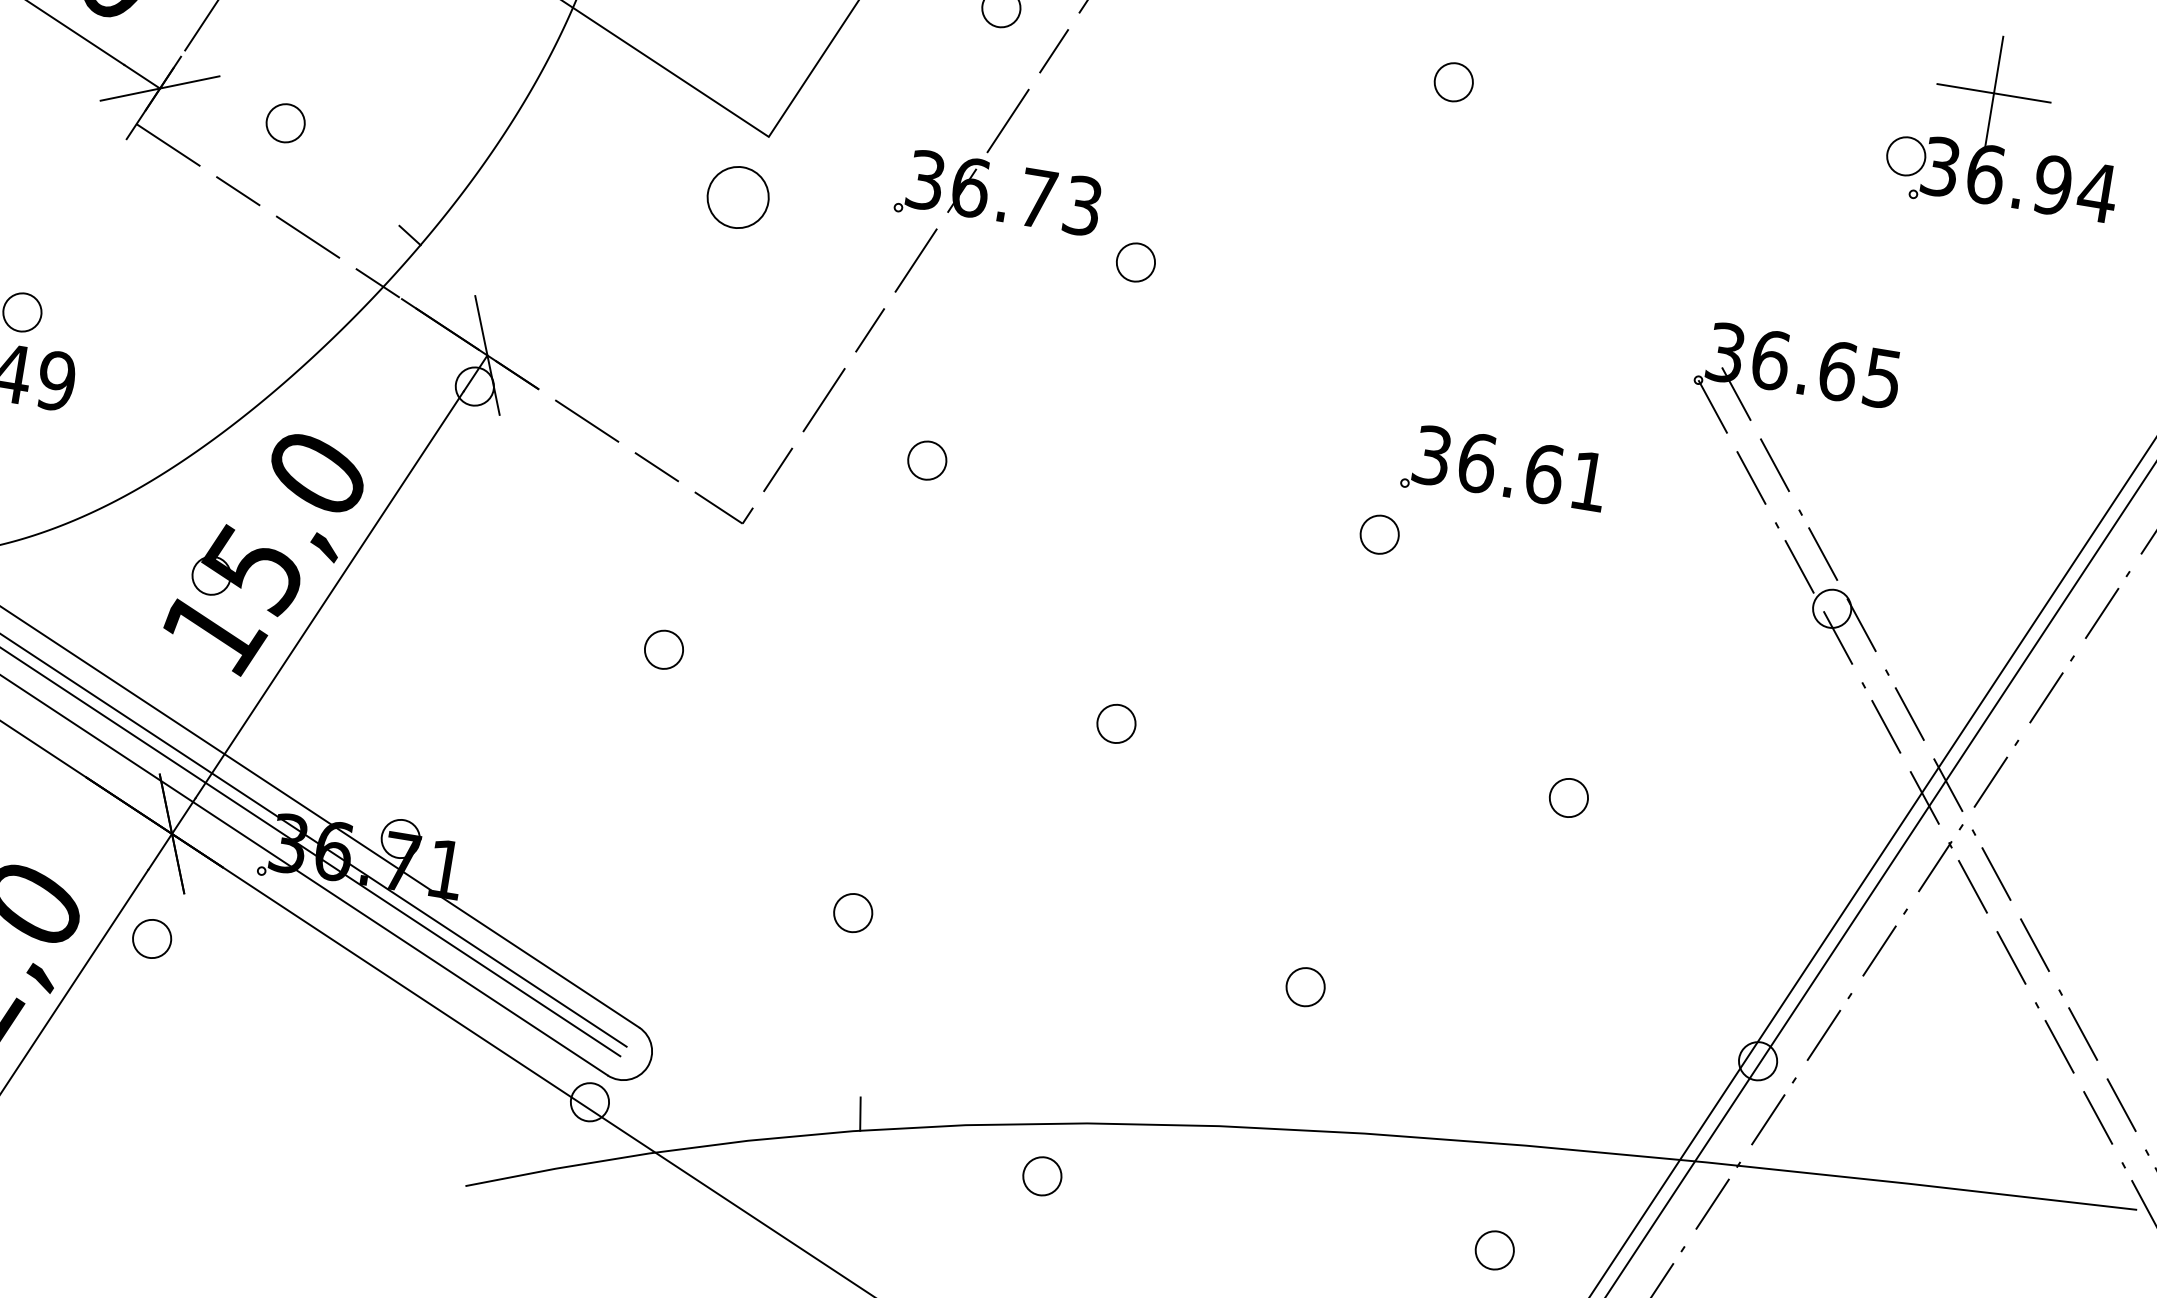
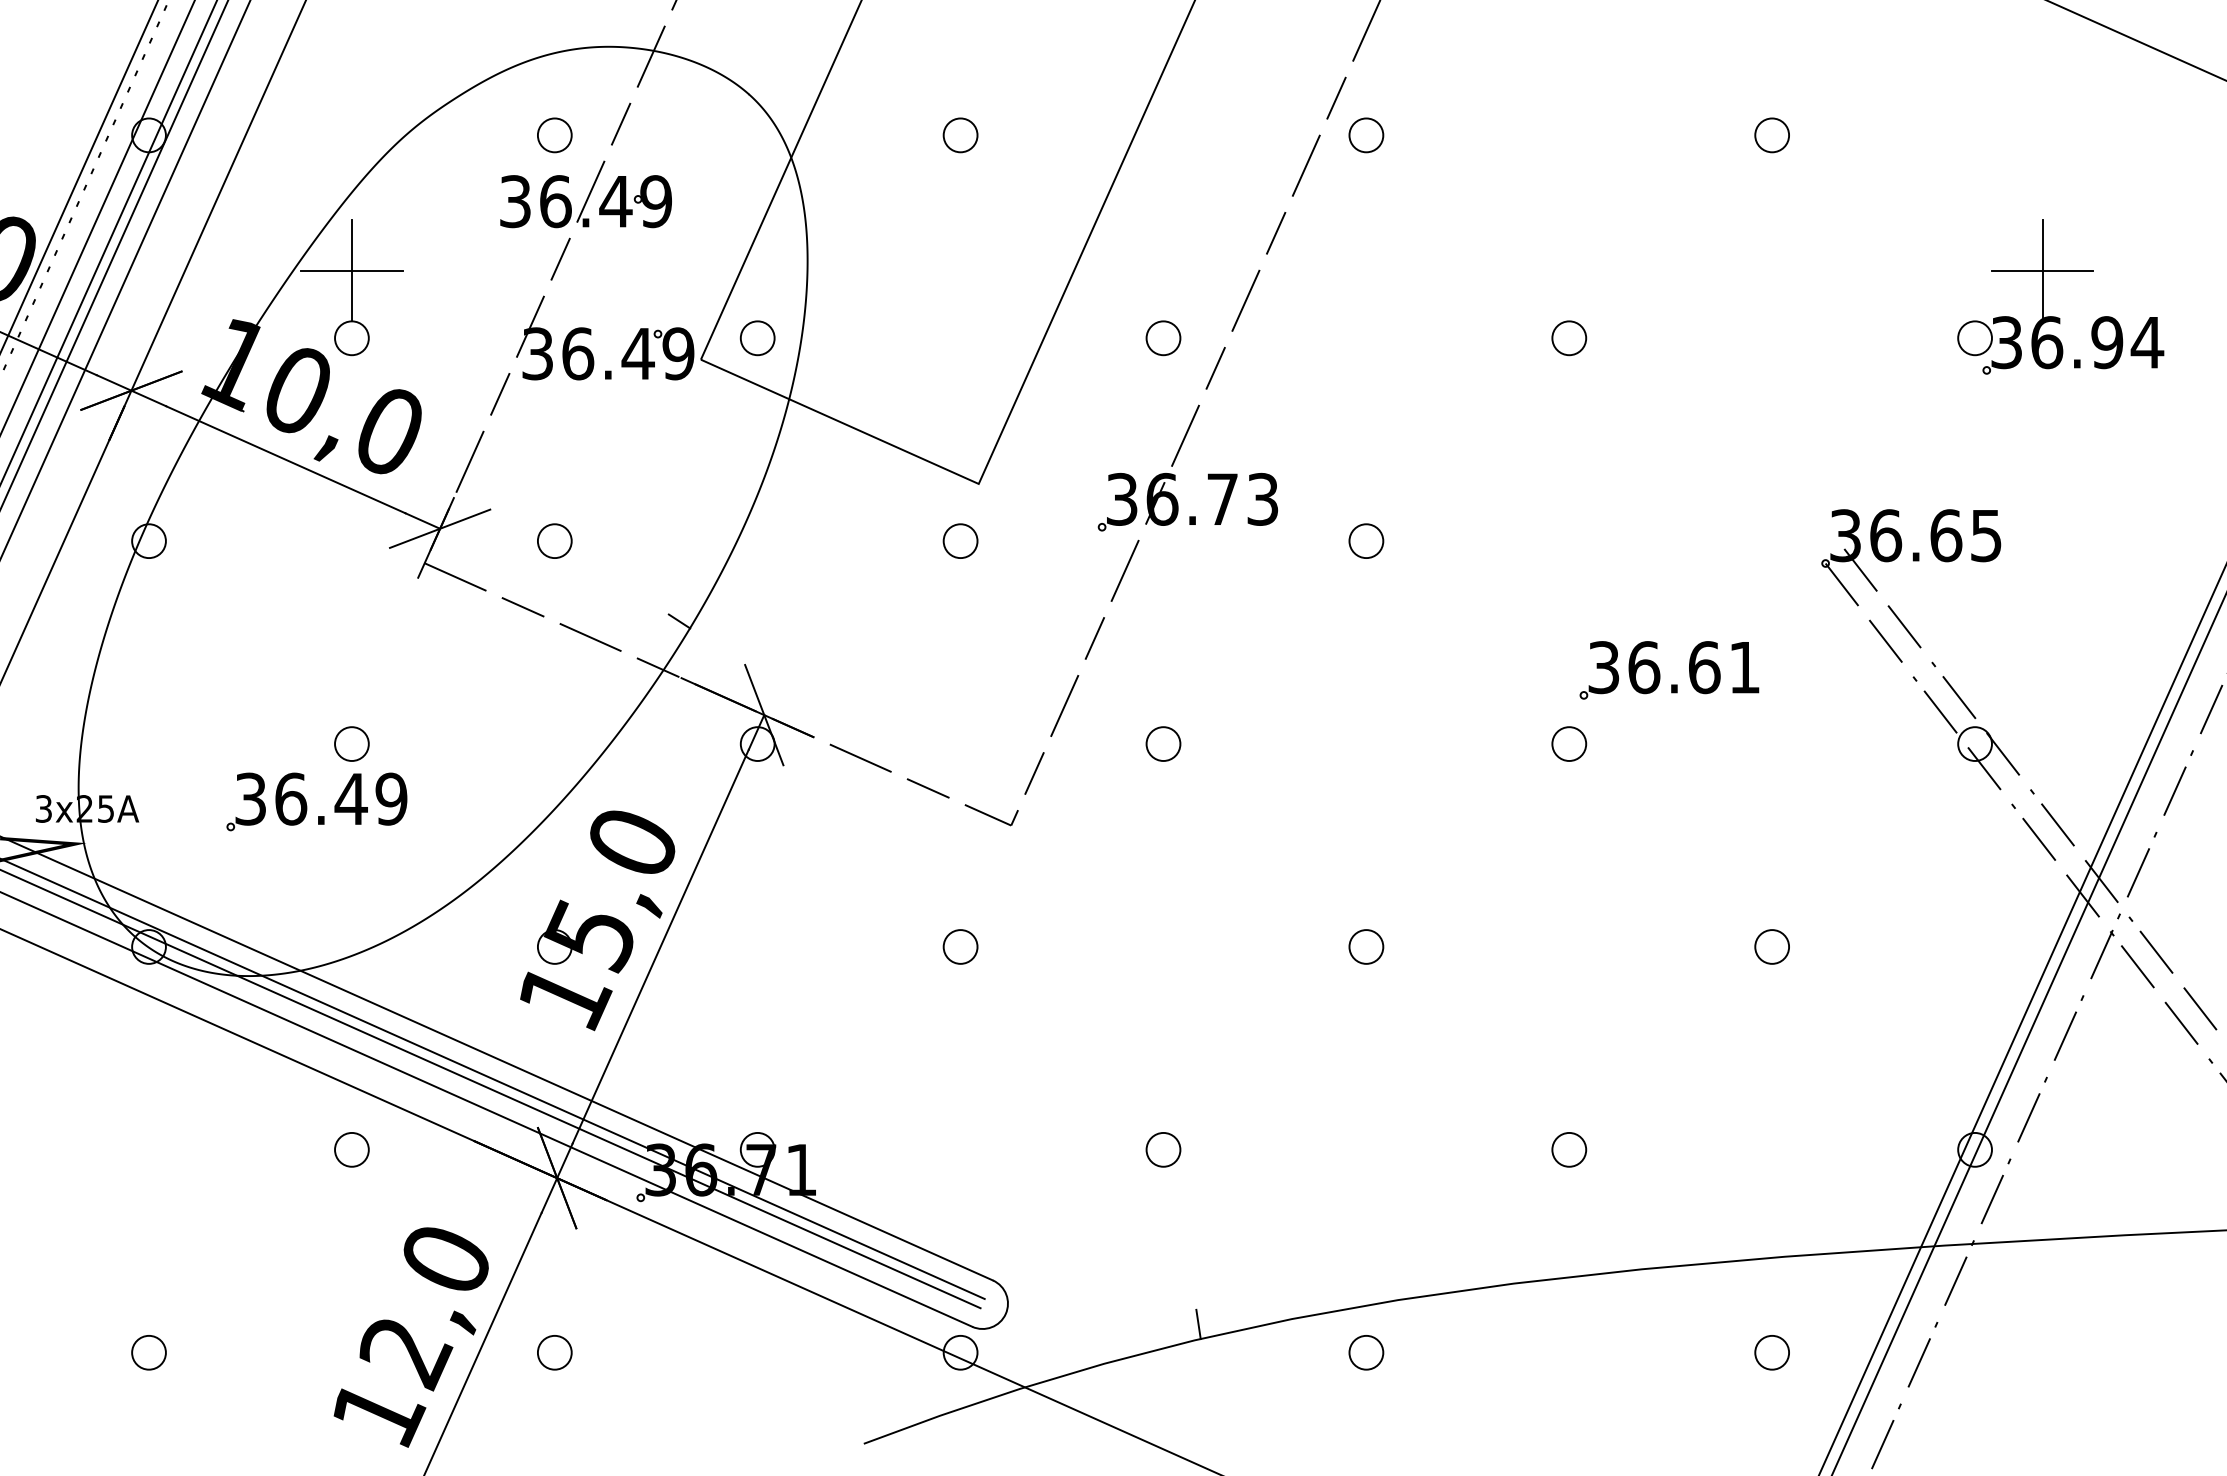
part: (738, 196) -> (960, 540), size x0.62
part: (1136, 261) -> (1366, 540), moved
part: (151, 938) -> (554, 1352), moved

